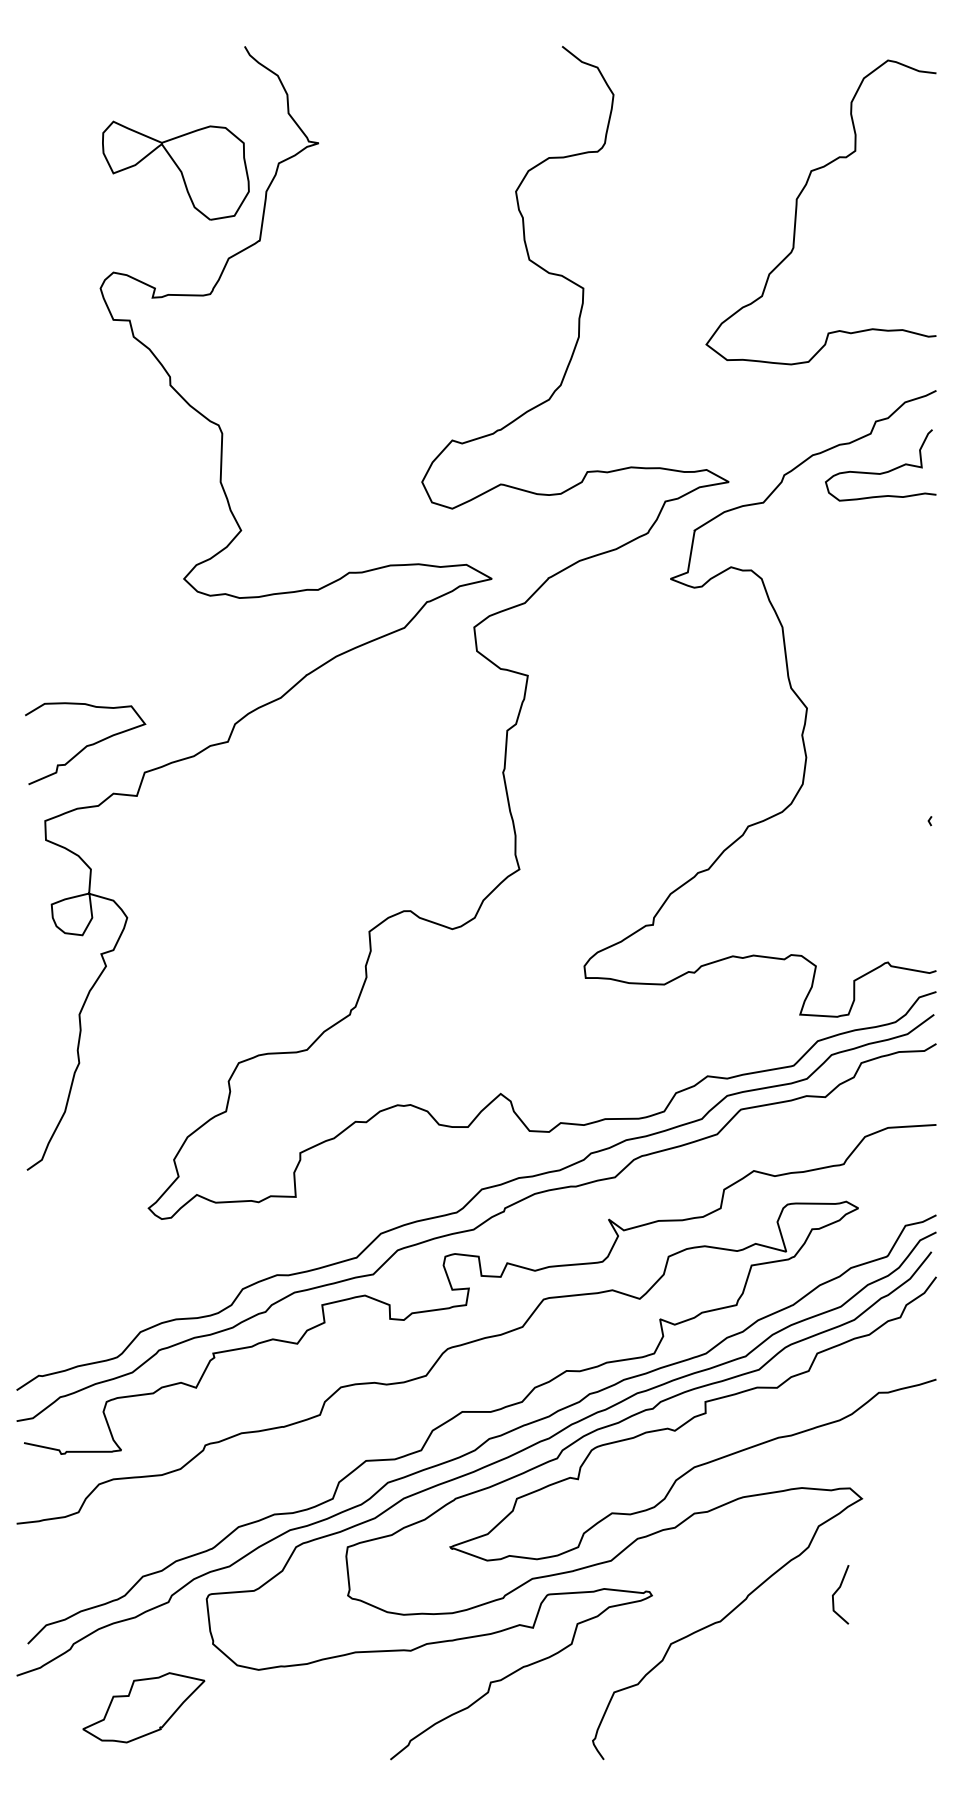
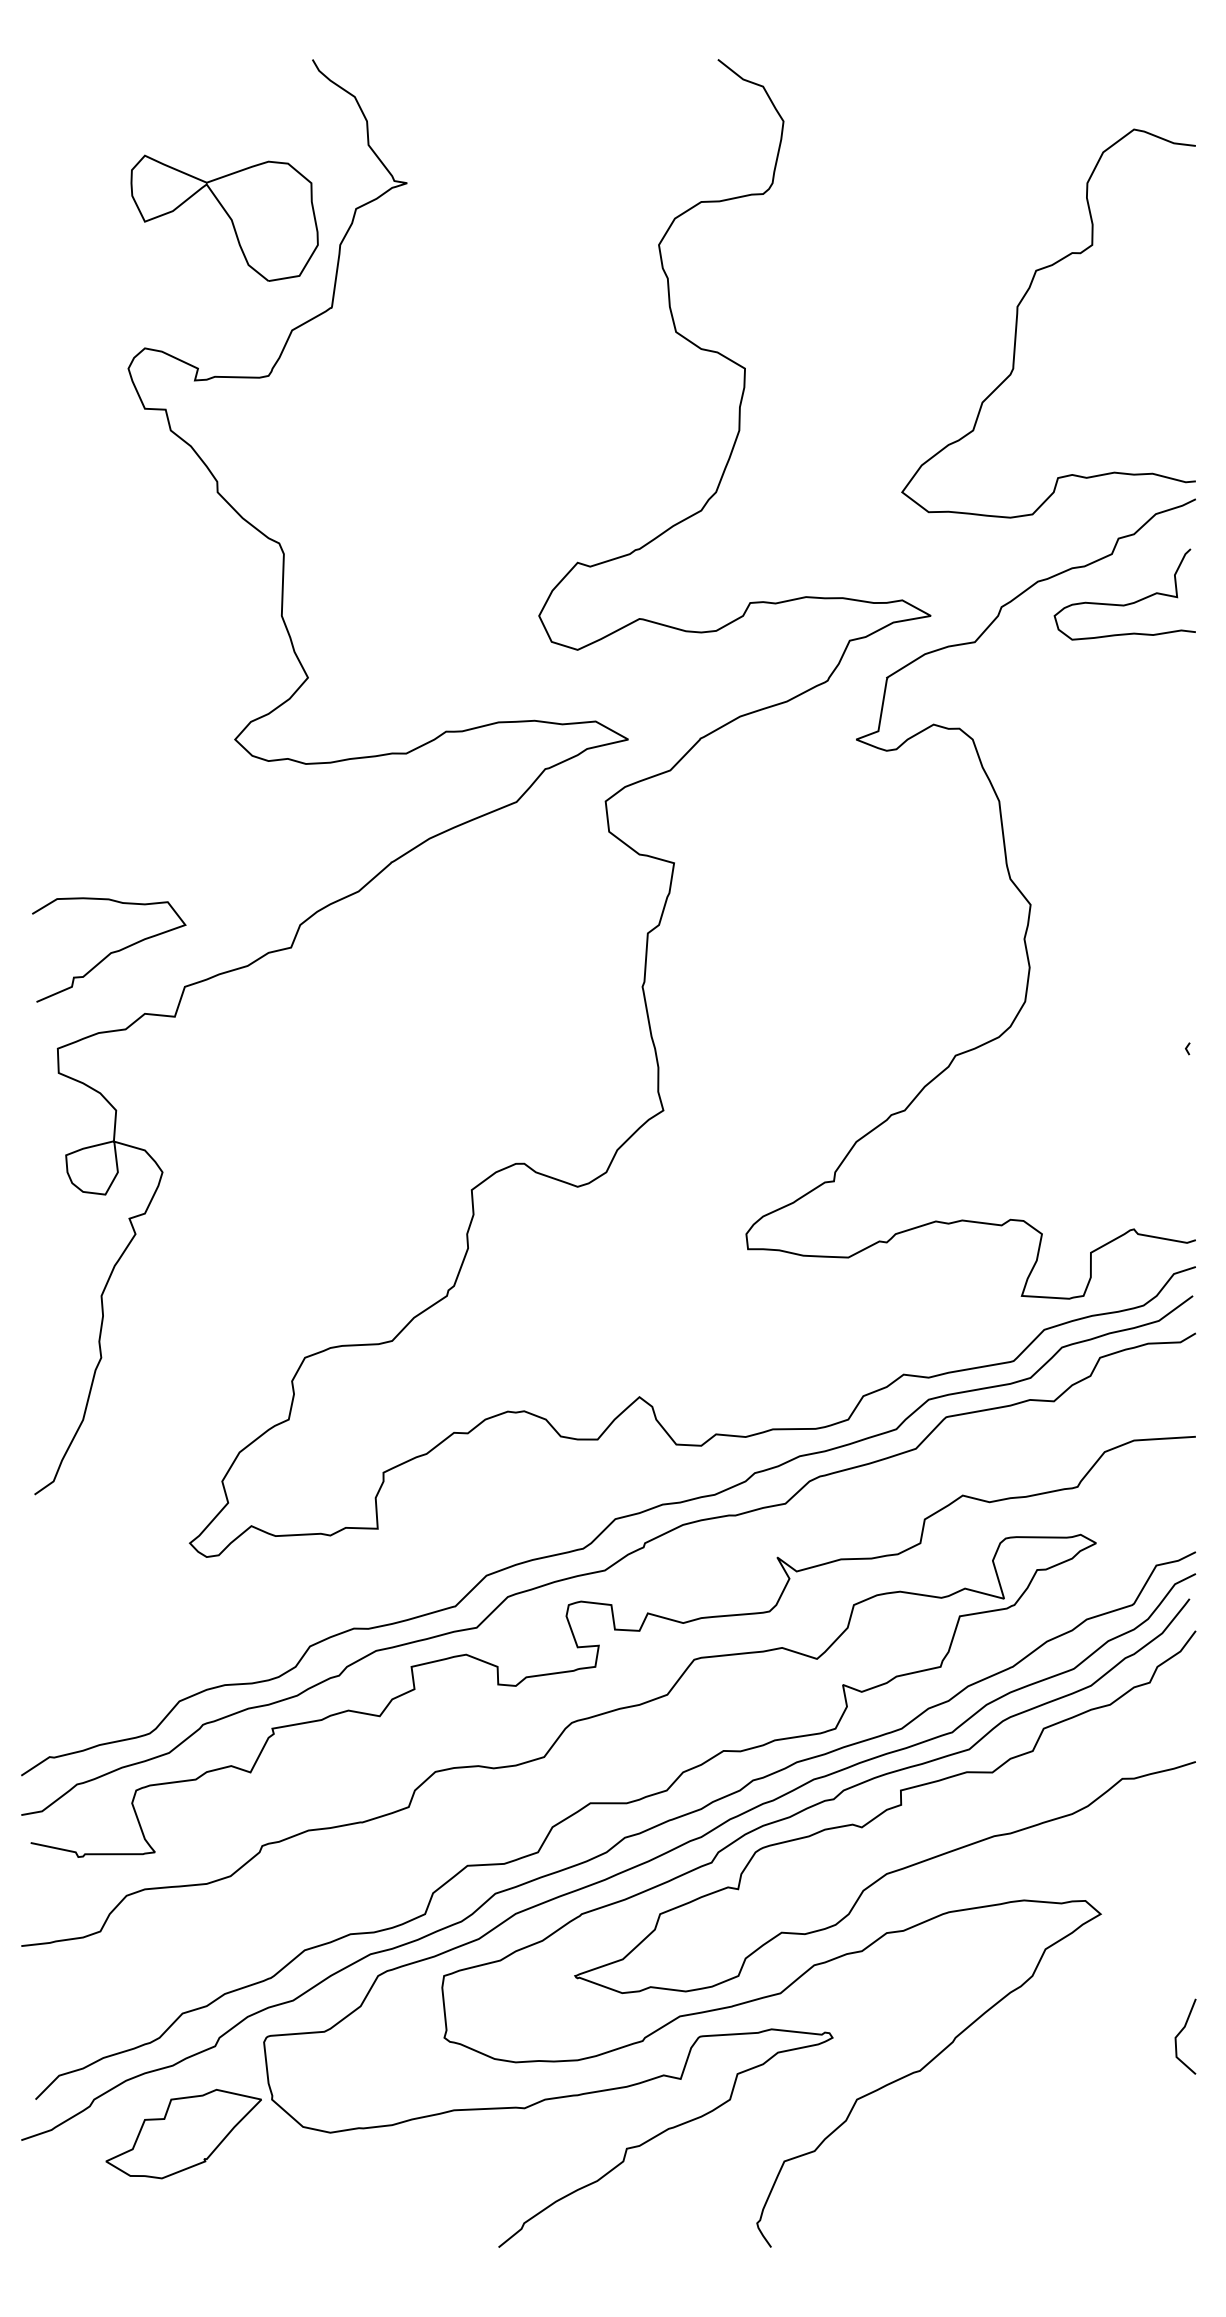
curve: (796, 212) -> (1017, 323), moved
line: (837, 1591) -> (1181, 2032), moved
part: (143, 1707) -> (183, 2133), moved

